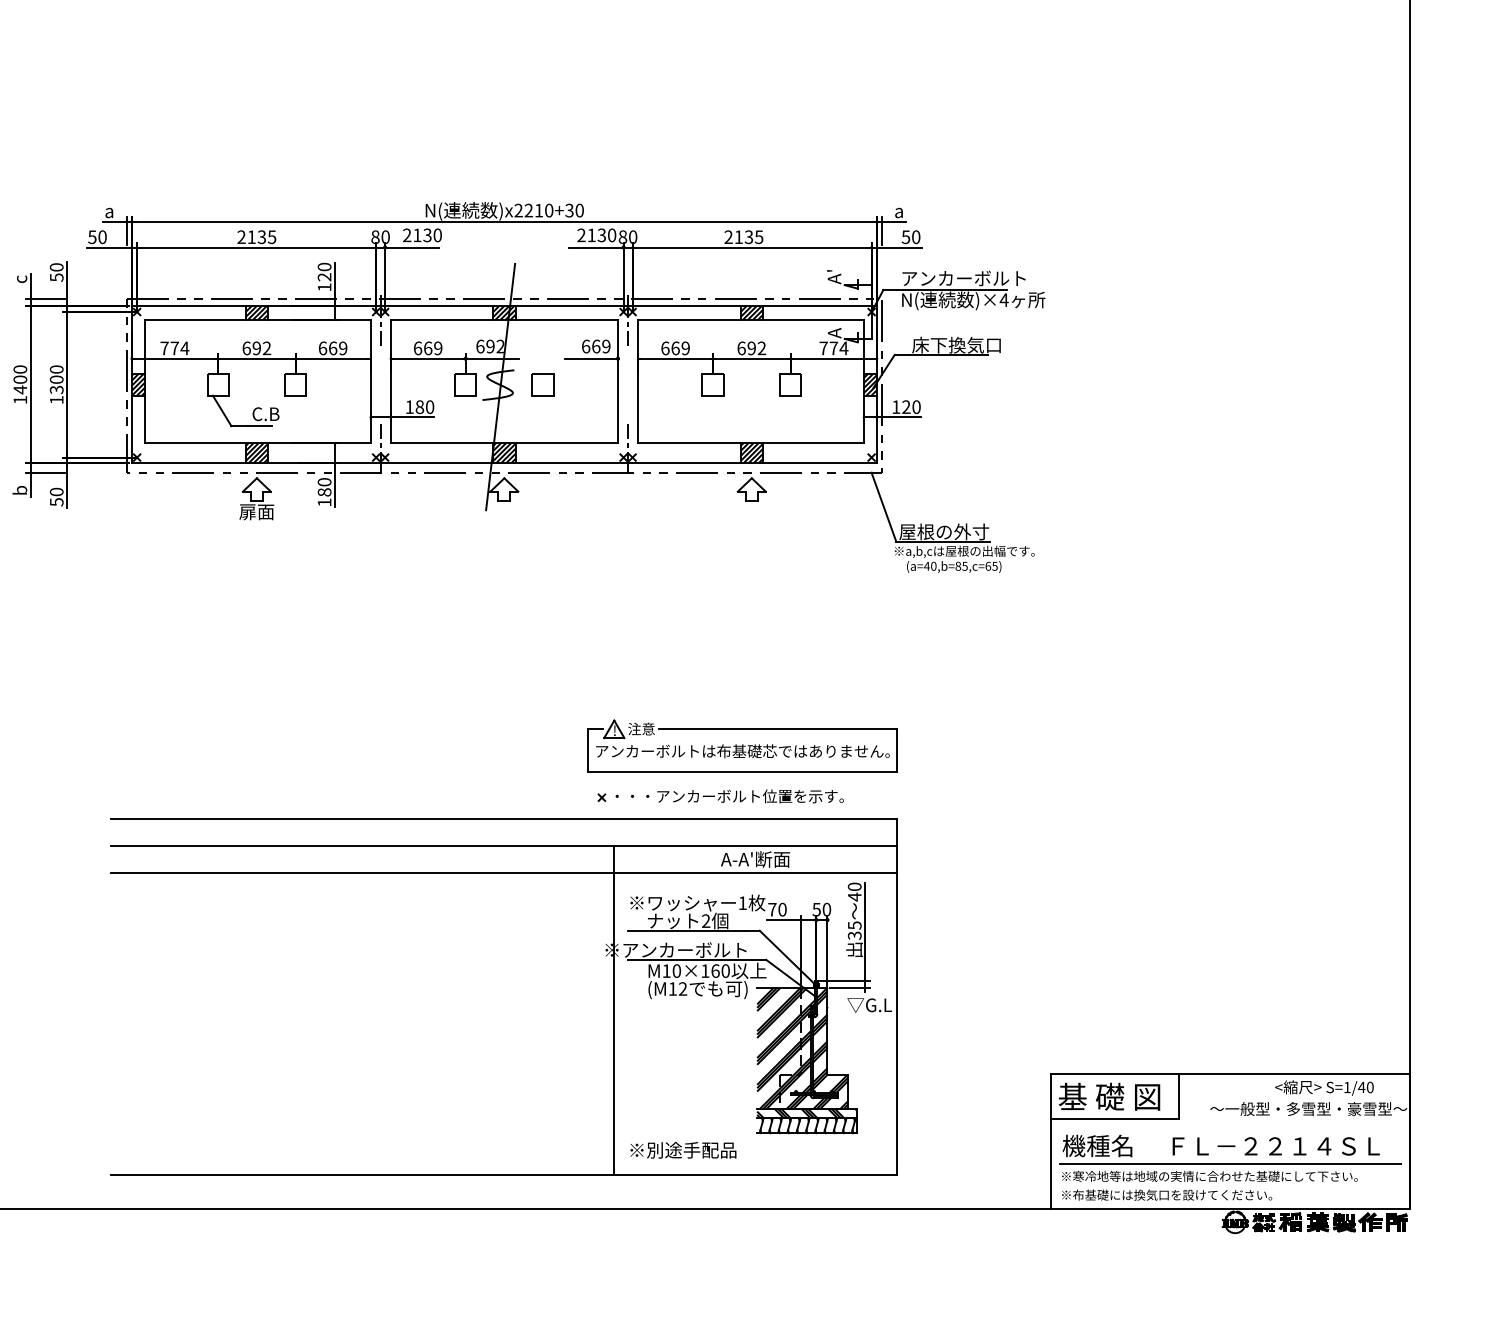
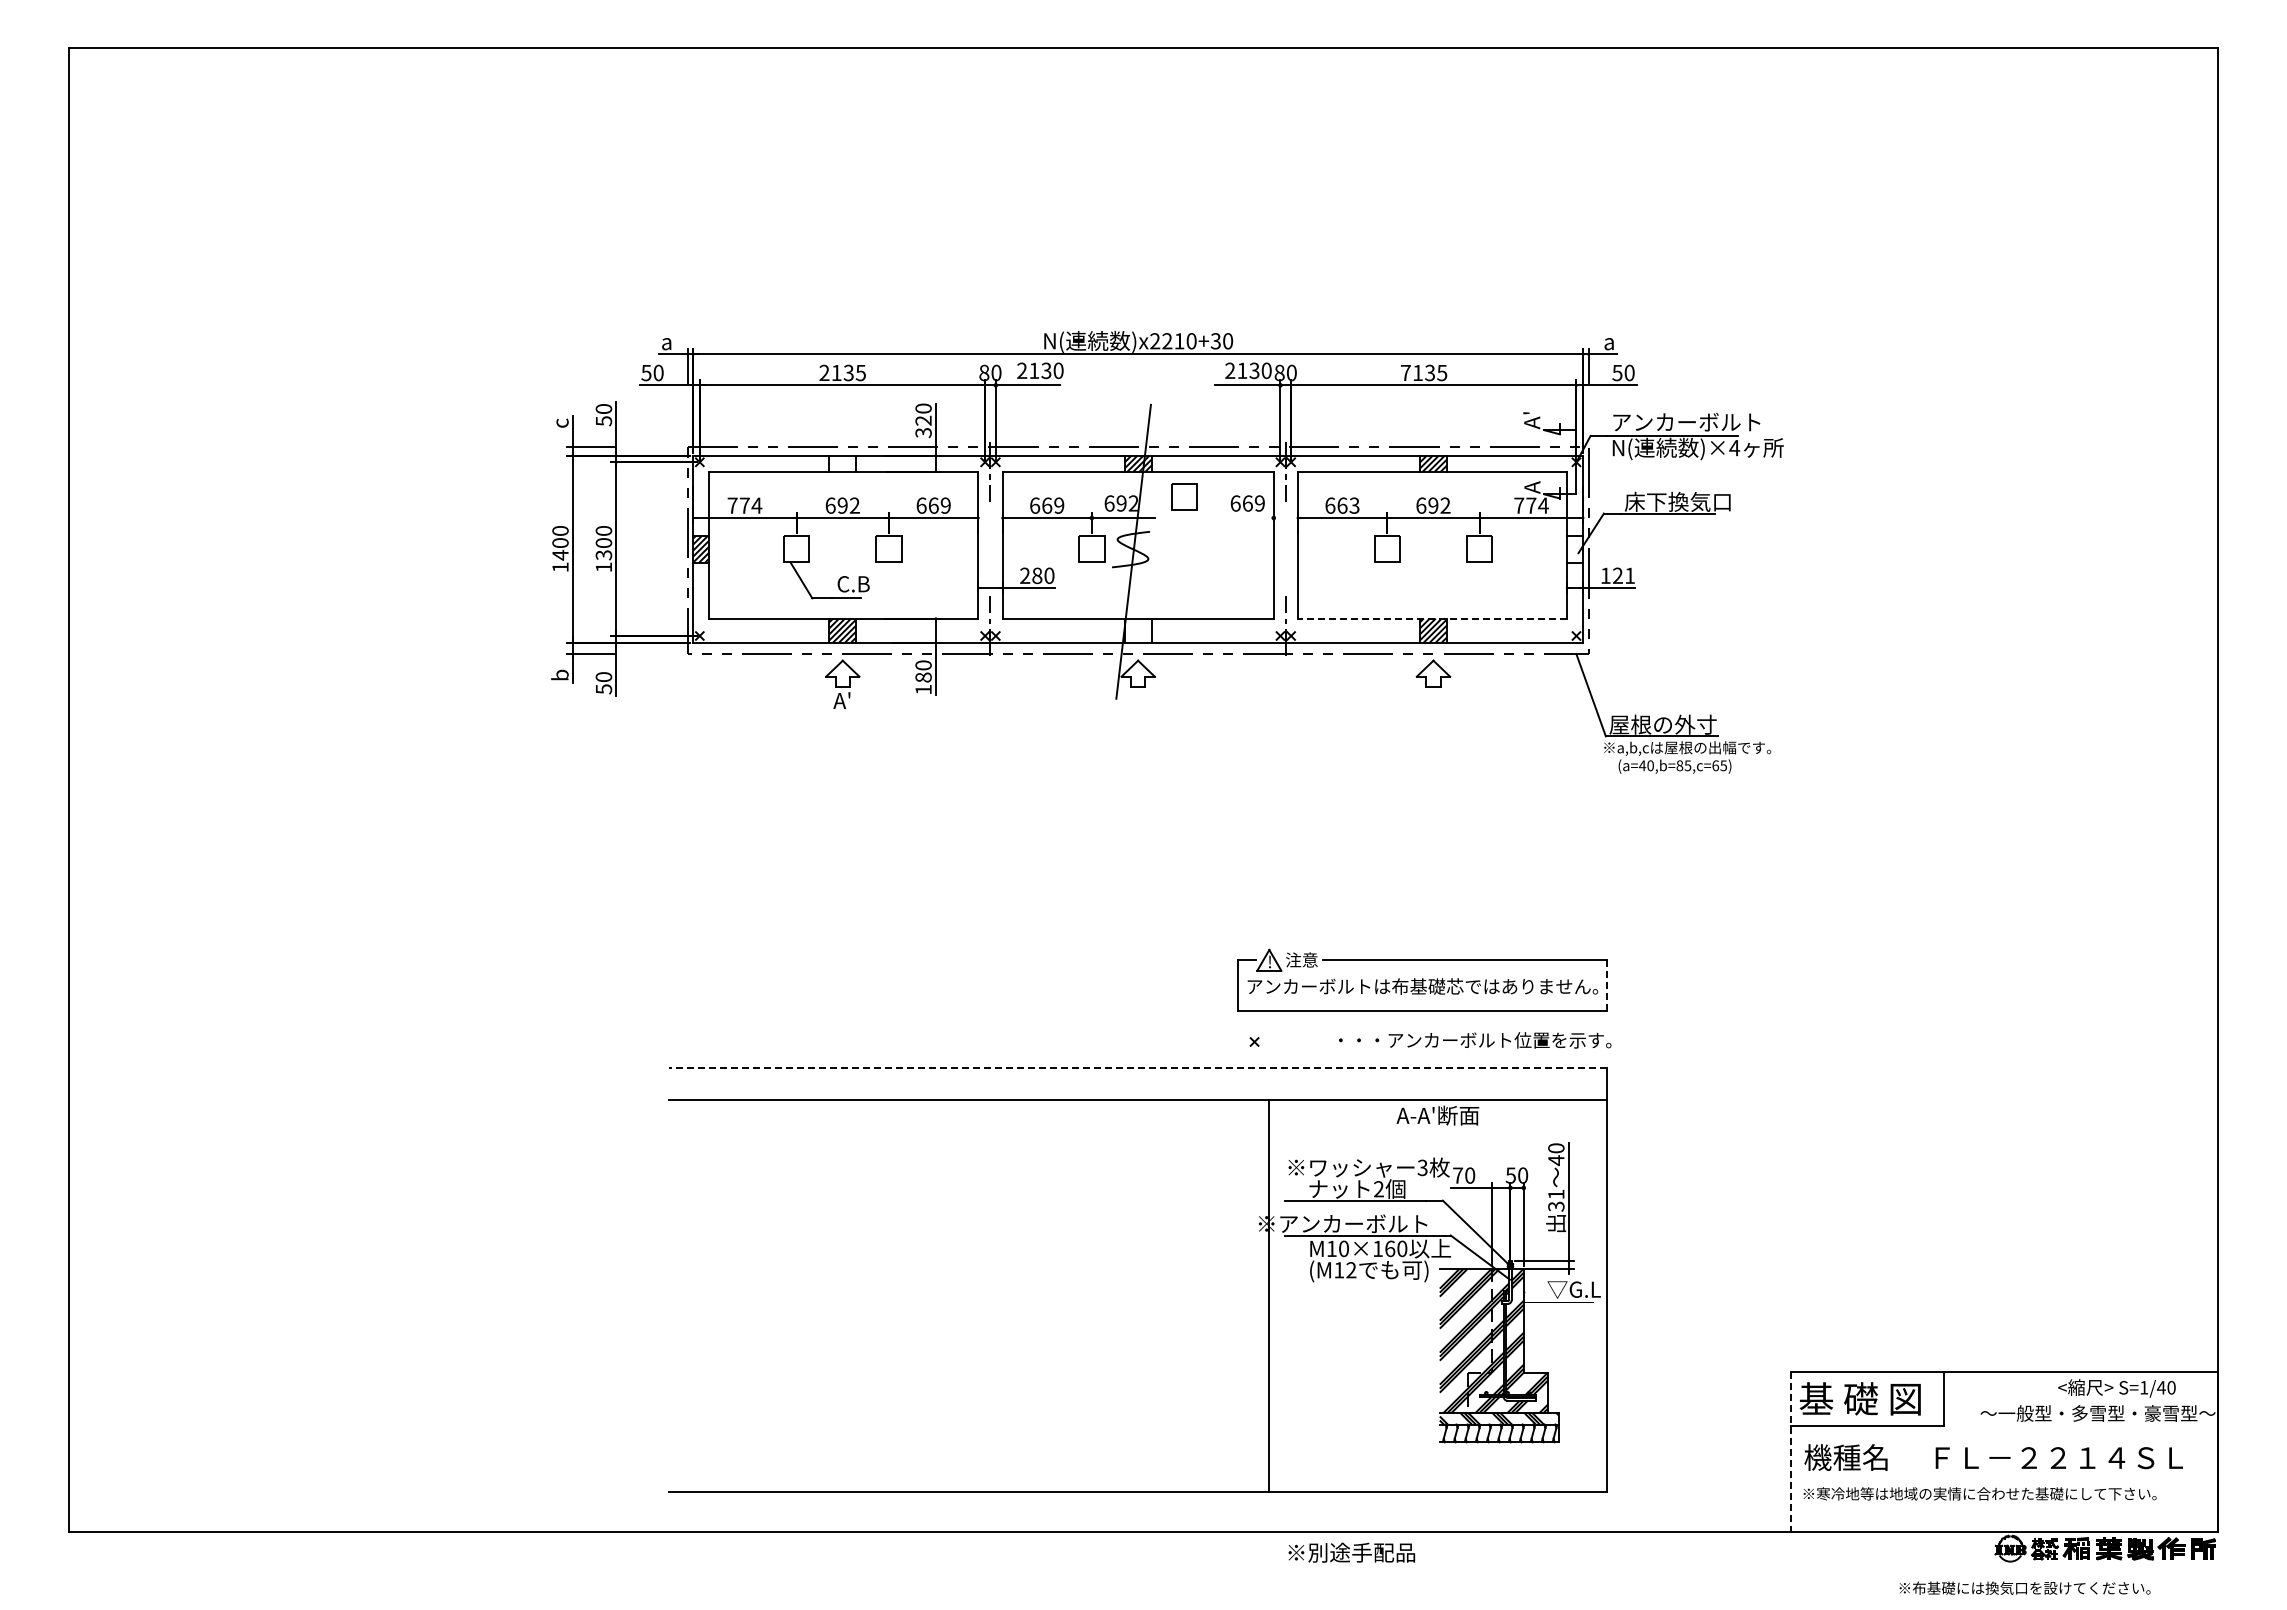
text: (728, 236) -> (1405, 372), 2135 -> 7135
text: (324, 287) -> (923, 433), 120 -> 320
hatch: (256, 313) -> (842, 463), removed
text: (685, 348) -> (1354, 505), 669 -> 663
line: (590, 359) -> (1241, 518), removed
part: (543, 384) -> (1184, 496), moved
hatch: (870, 384) -> (1575, 548), removed
text: (409, 406) -> (1025, 575), 180 -> 280
text: (916, 406) -> (1630, 575), 120 -> 121
line: (751, 442) -> (1432, 618), solid -> dashed
hatch: (503, 452) -> (1137, 630), removed
text: (256, 511) -> (842, 700), 扉面 -> A'
line: (897, 751) -> (1607, 986), solid -> dashed
text: (730, 796) -> (1475, 1040), moved
line: (503, 819) -> (1137, 1067), solid -> dashed
line: (504, 872) -> (1138, 1131), removed
text: (742, 902) -> (1422, 1167), 1 -> 3
text: (854, 925) -> (1556, 1194), 35 -> 31
line: (1050, 1141) -> (1790, 1452), solid -> dashed
text: (683, 1150) -> (1351, 1552), moved
line: (1230, 1163) -> (2004, 1478), removed
text: (1166, 1194) -> (2024, 1587), moved

